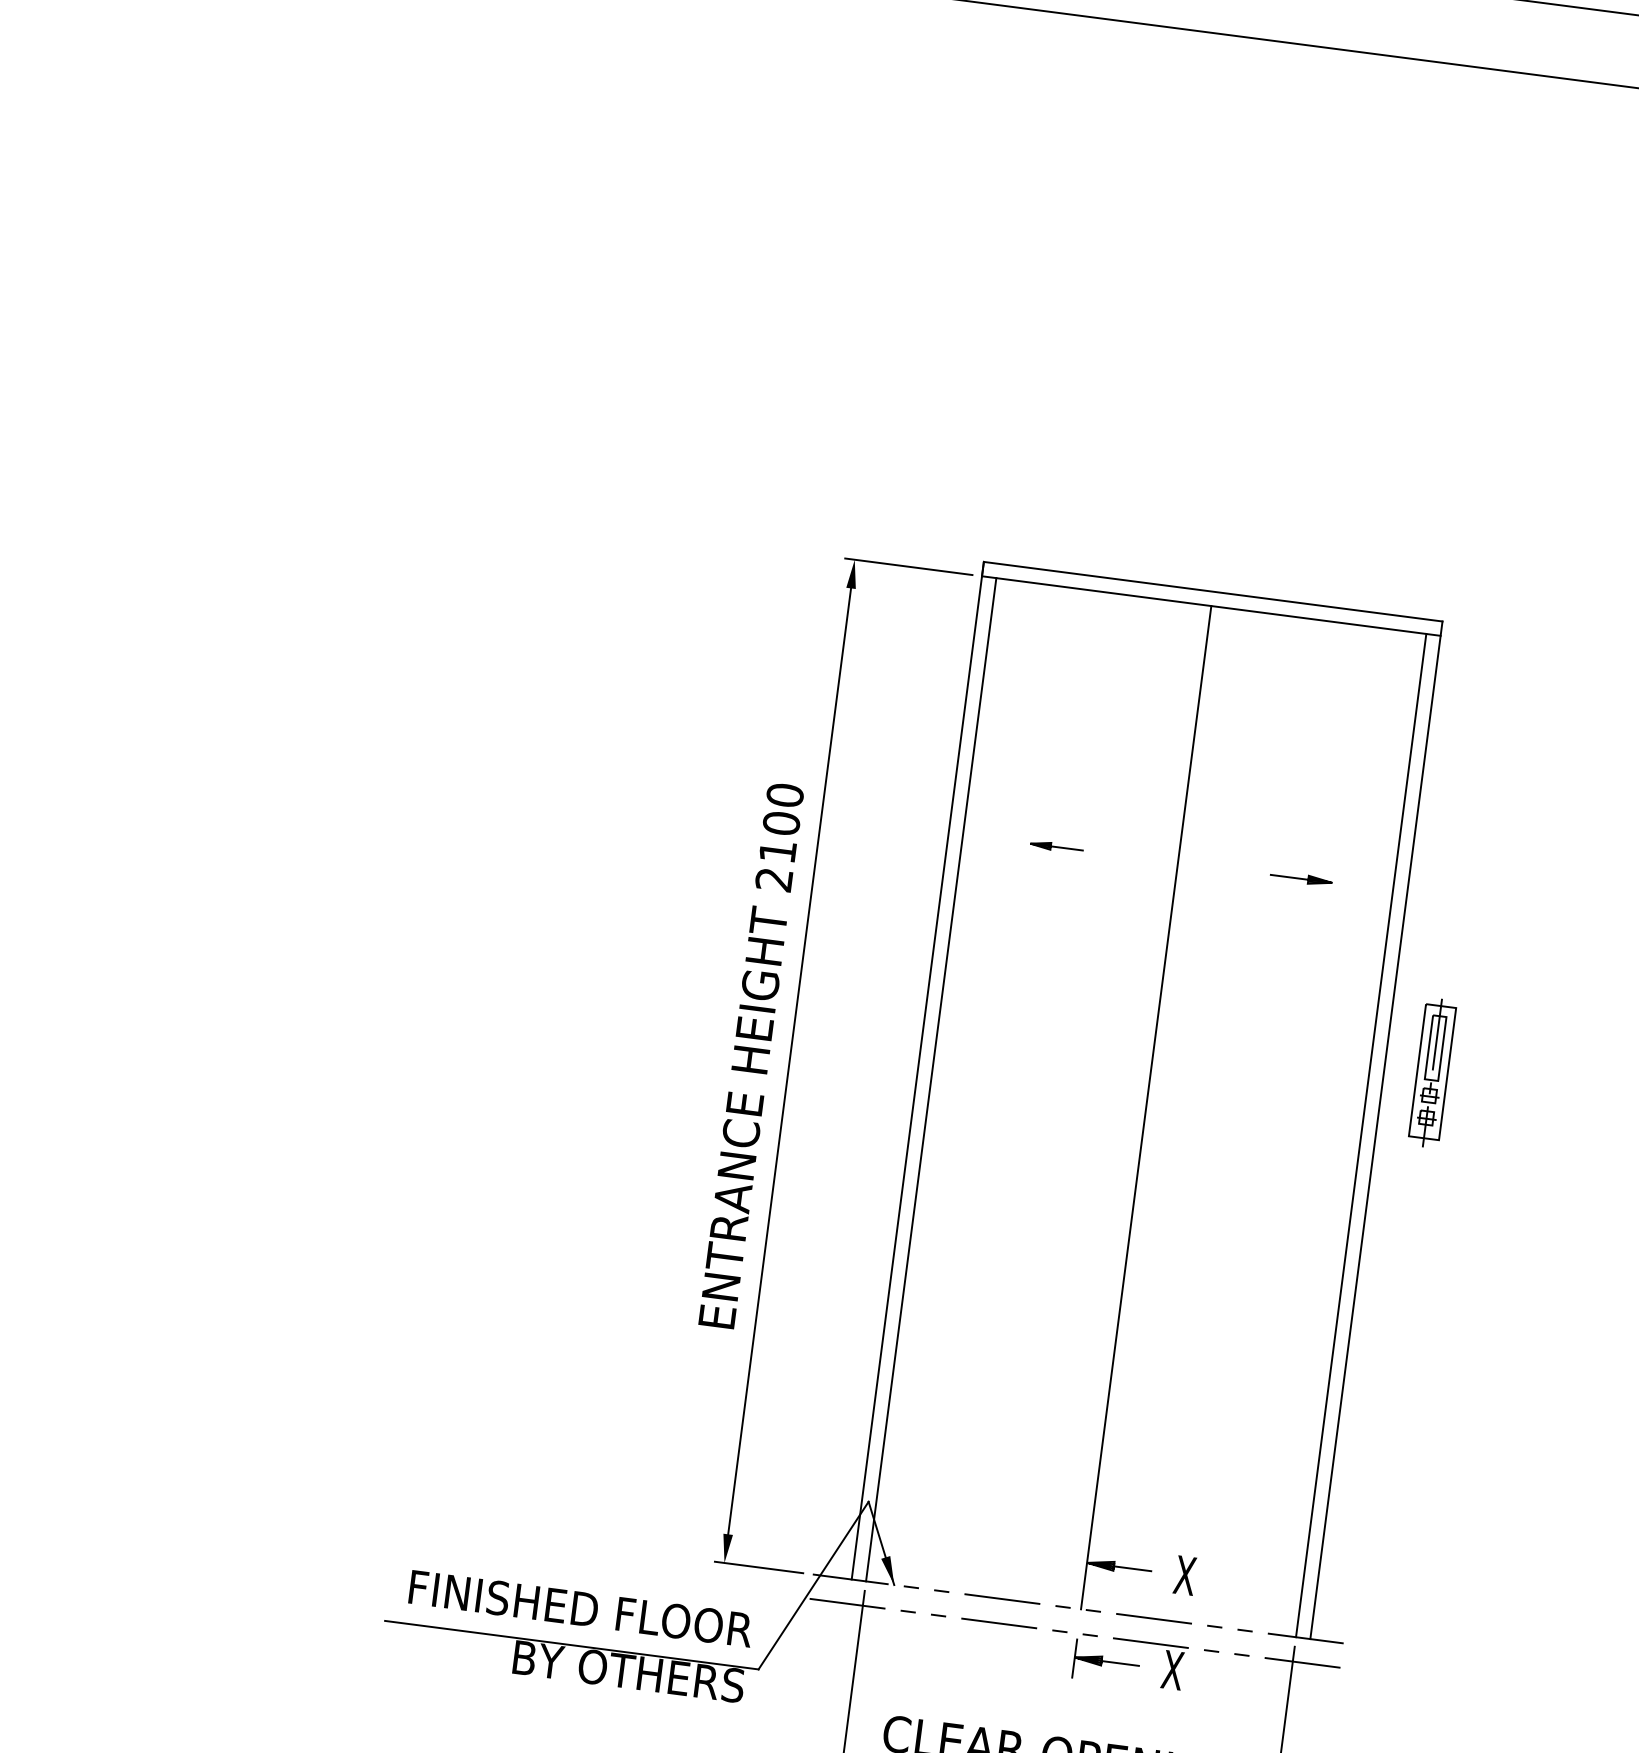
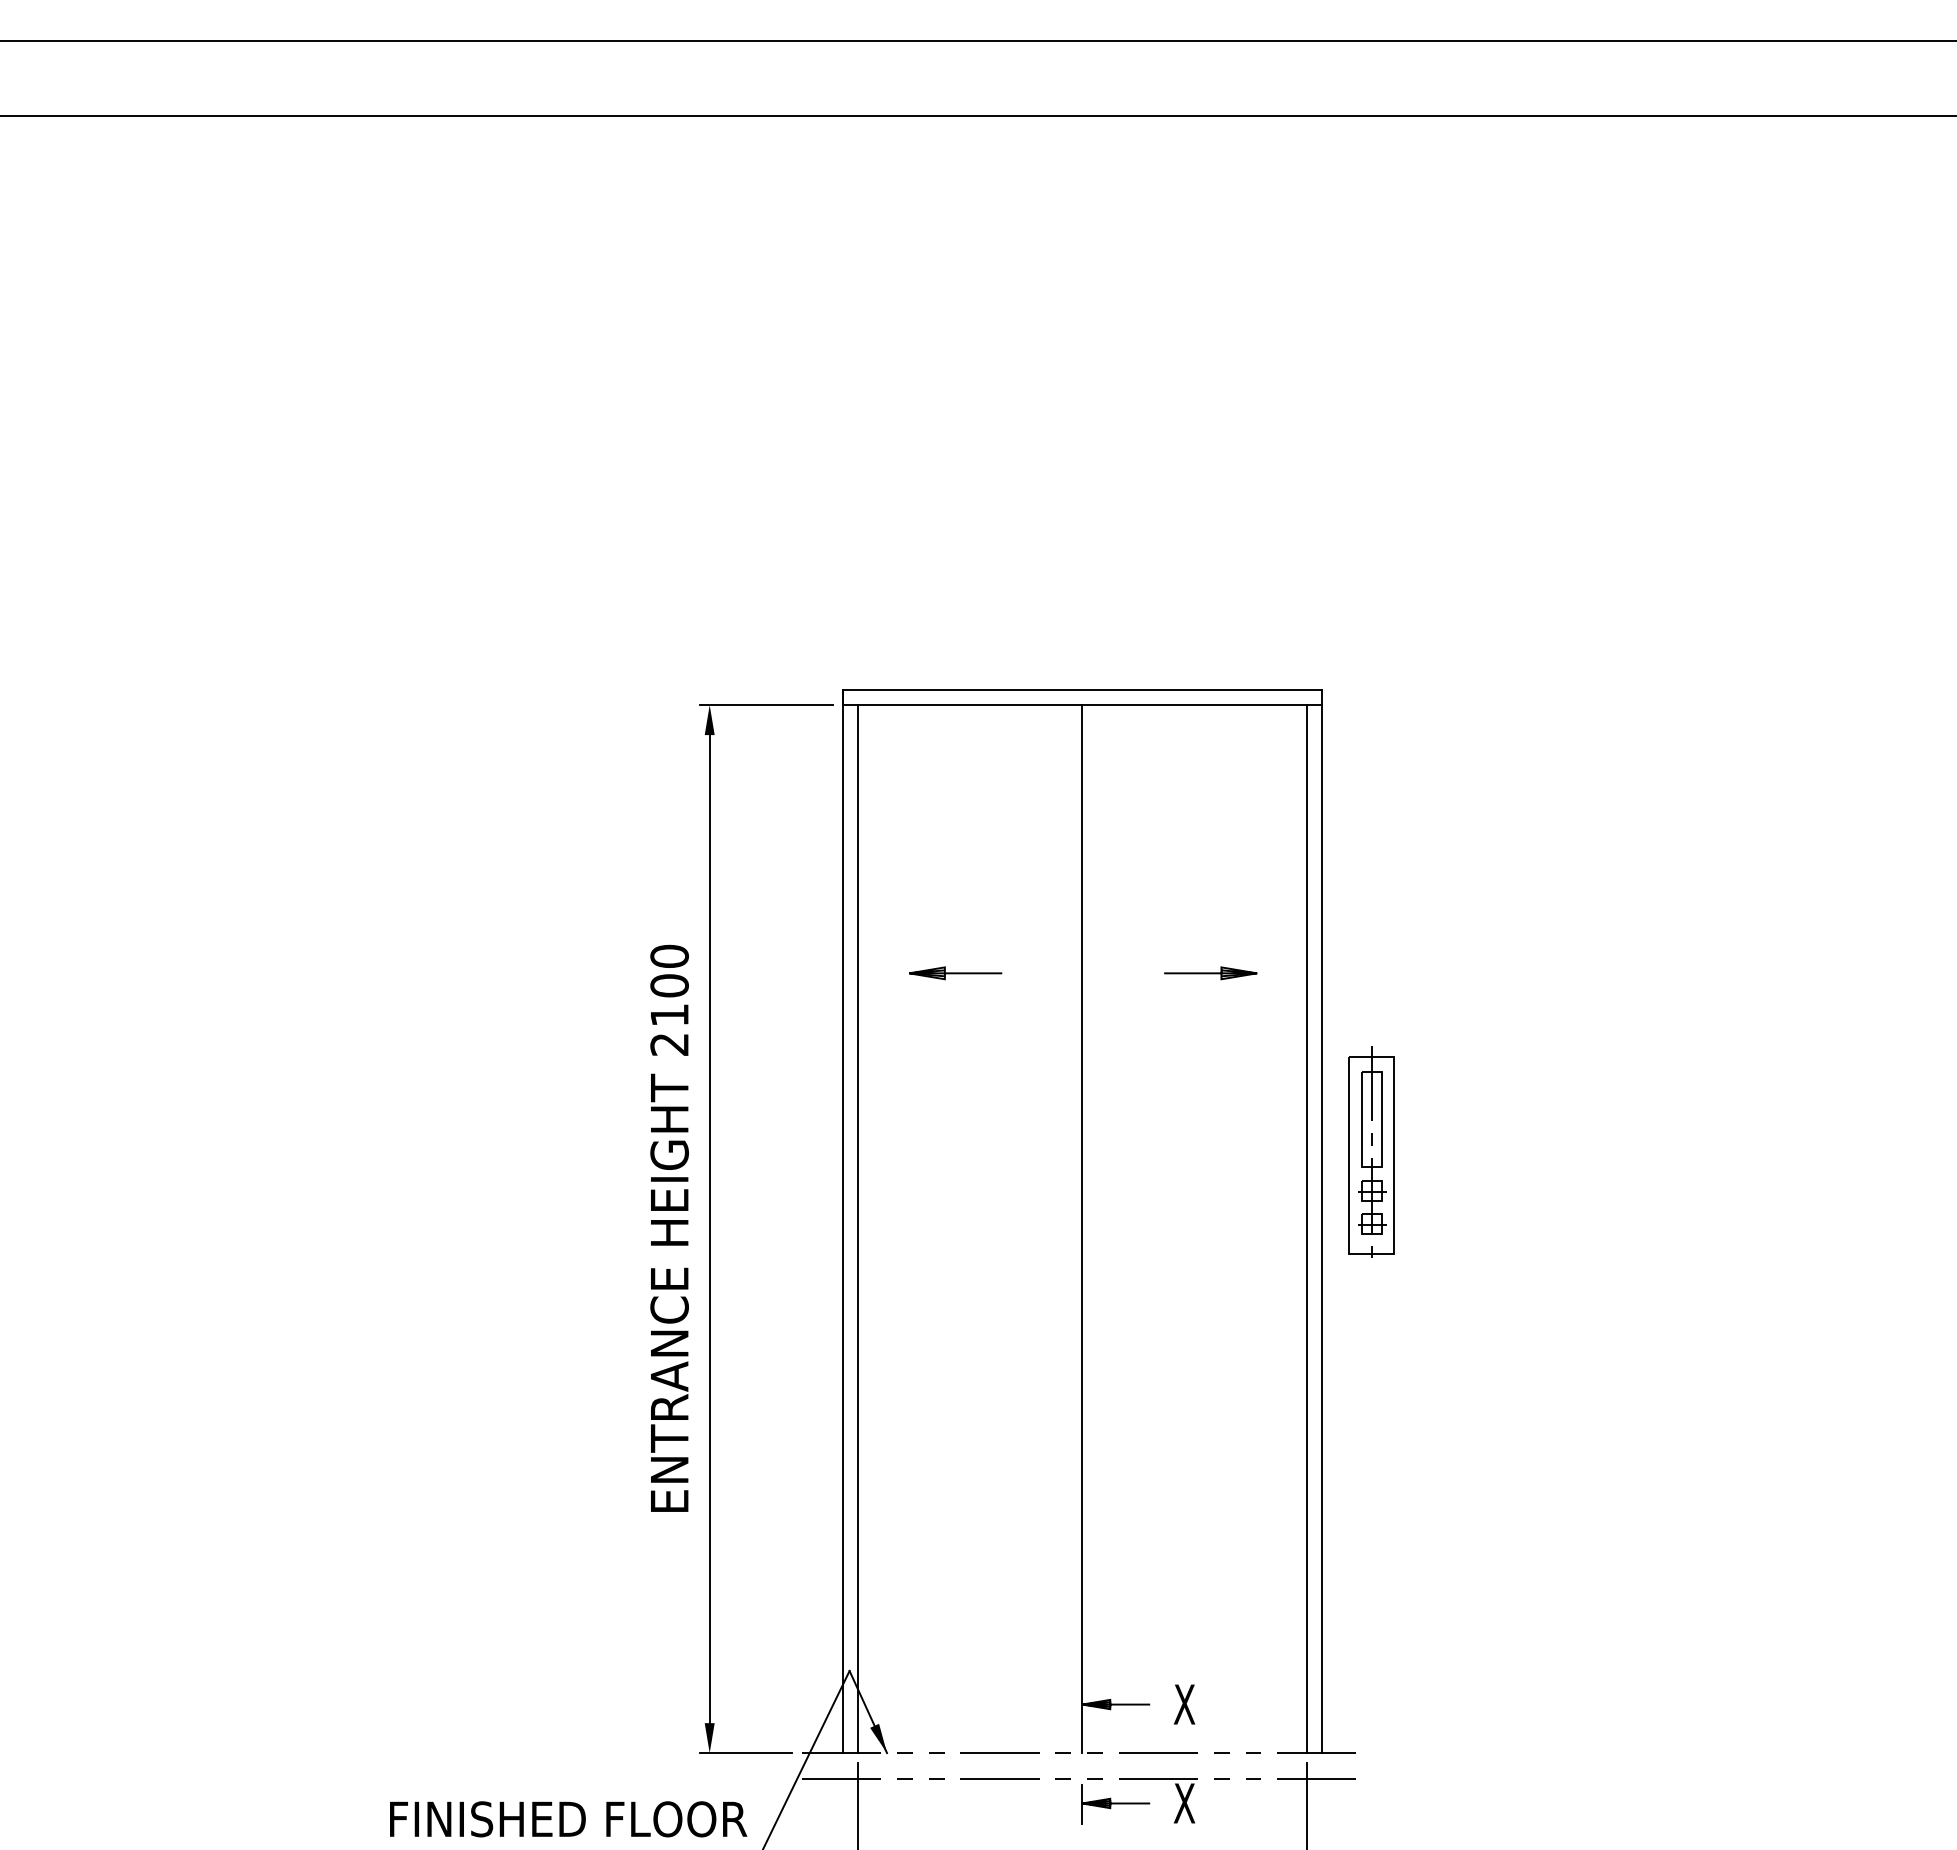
part: (1056, 847) -> (955, 973), size x1.67
part: (1300, 878) -> (1210, 973), size x1.43
part: (1432, 1069) -> (1371, 1151), size x1.43

